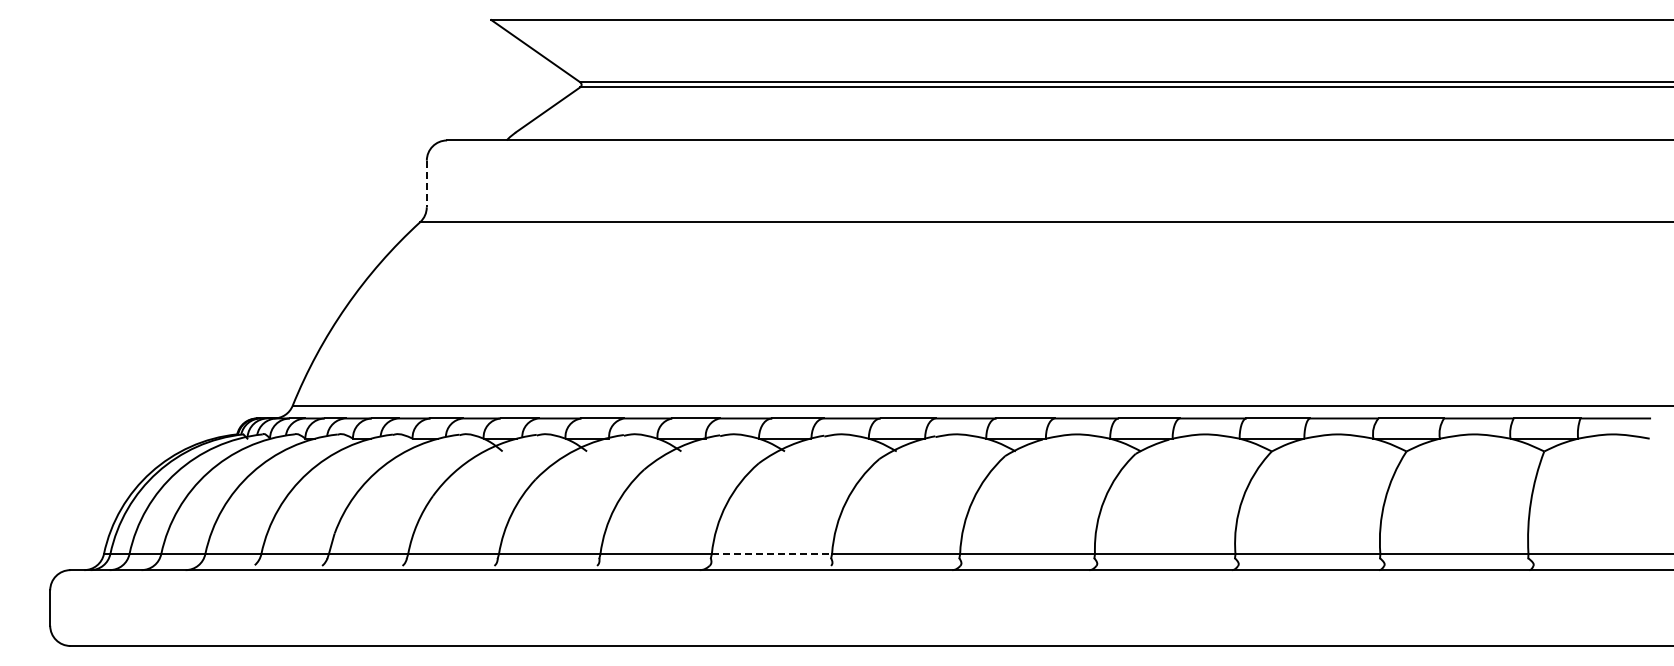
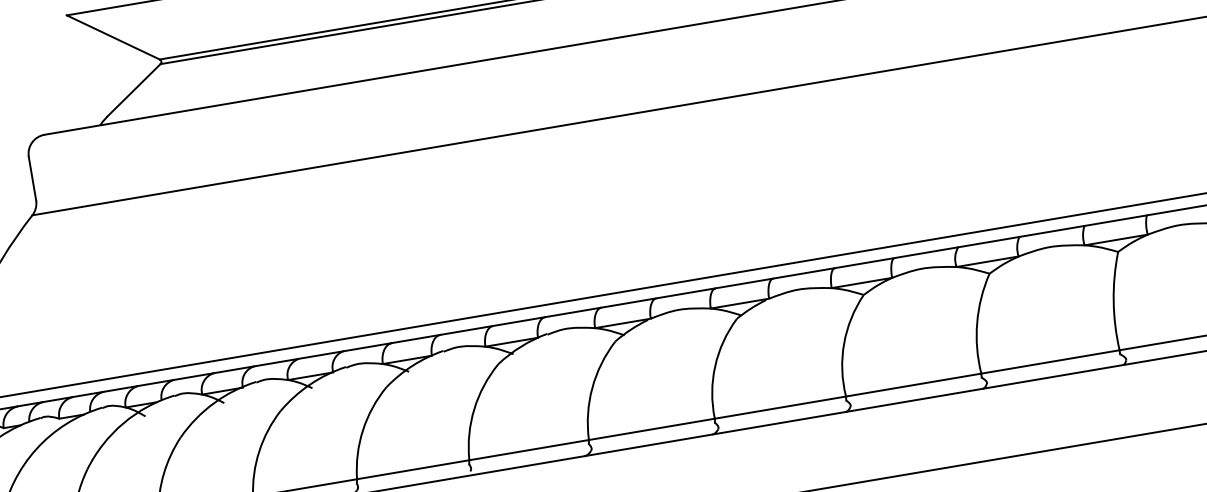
line: (426, 184) -> (32, 179), dashed -> solid
line: (772, 554) -> (413, 470), dashed -> solid

